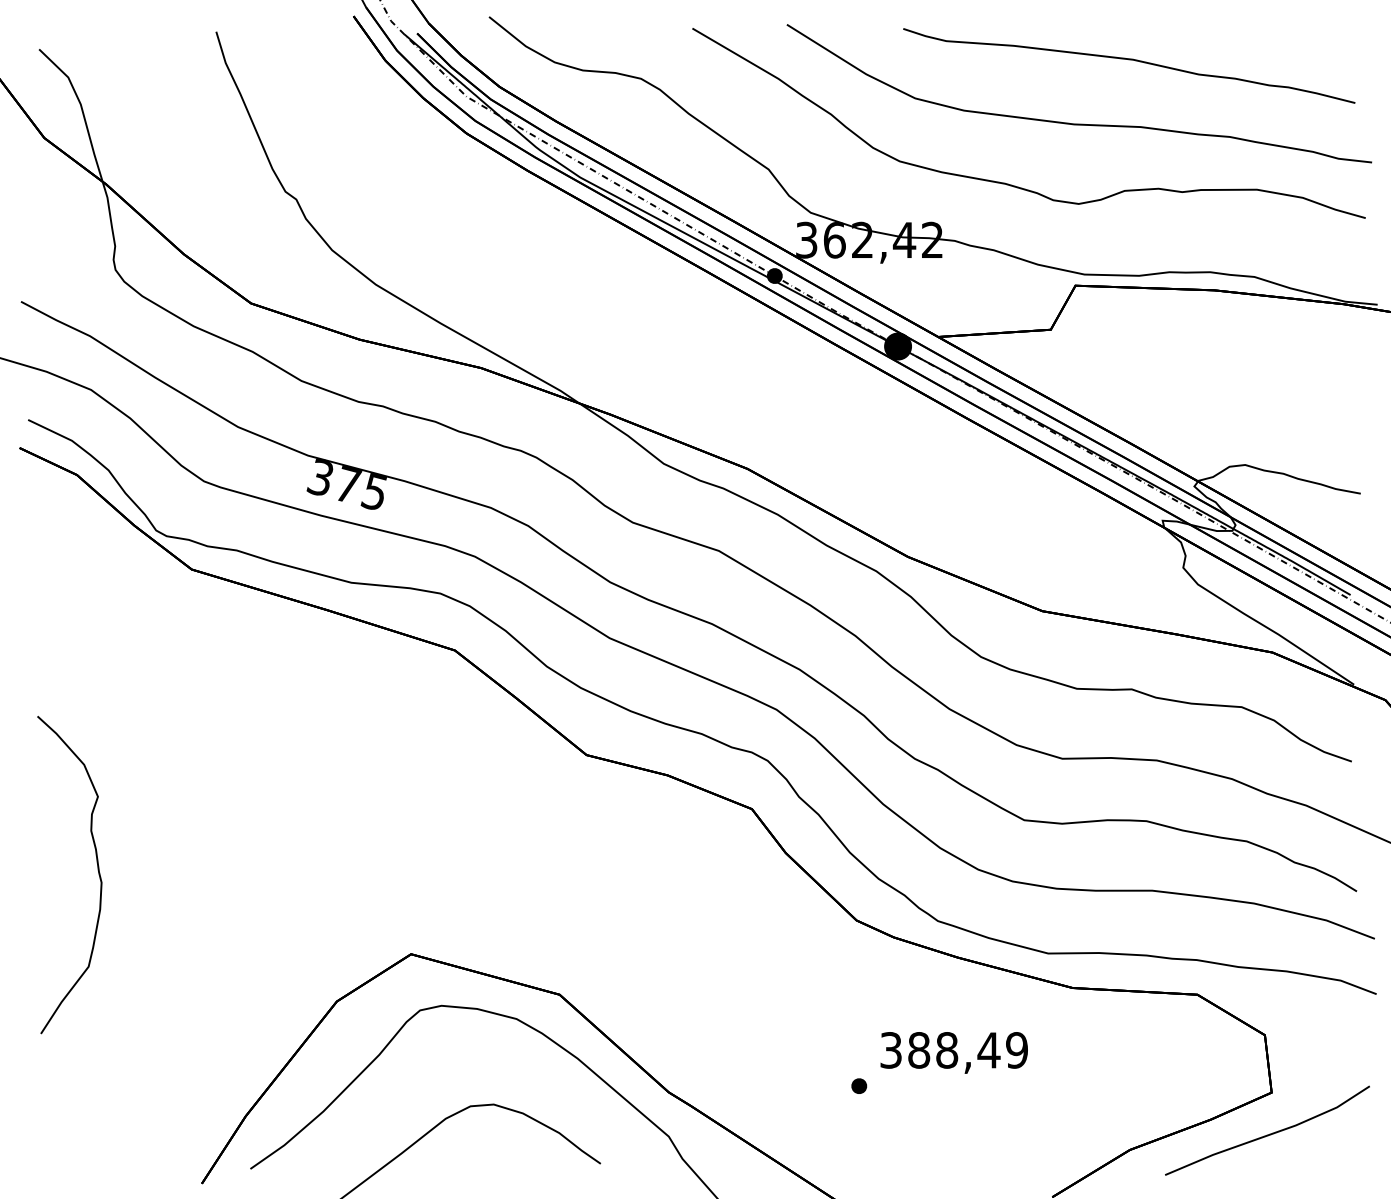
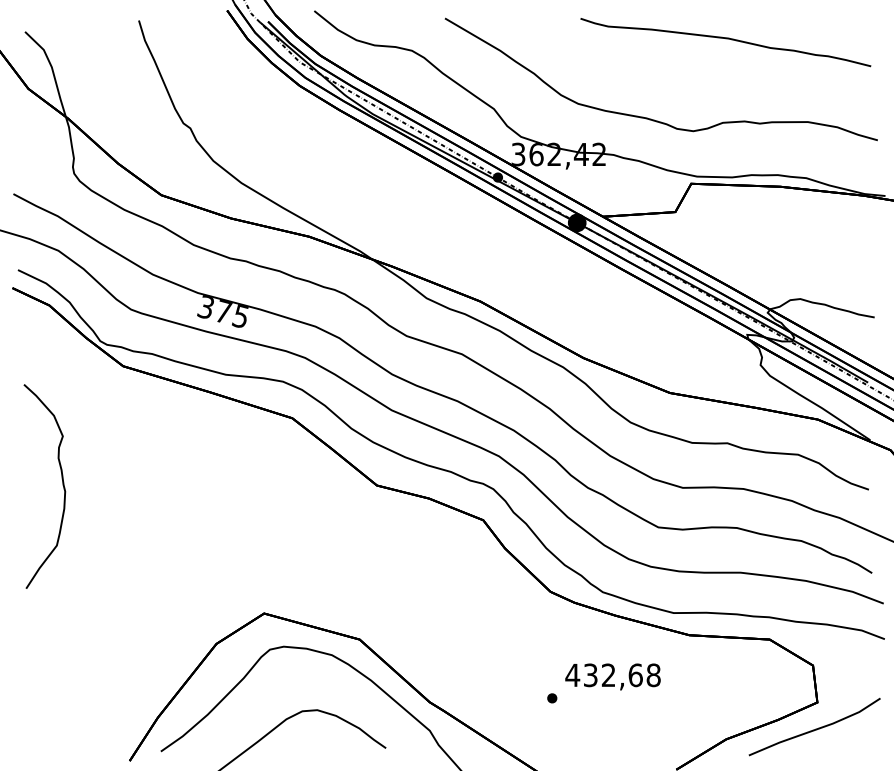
curve: (1069, 121) -> (687, 78), removed
curve: (97, 873) -> (62, 485), moved
text: (952, 1050) -> (612, 675), 388,49 -> 432,68

